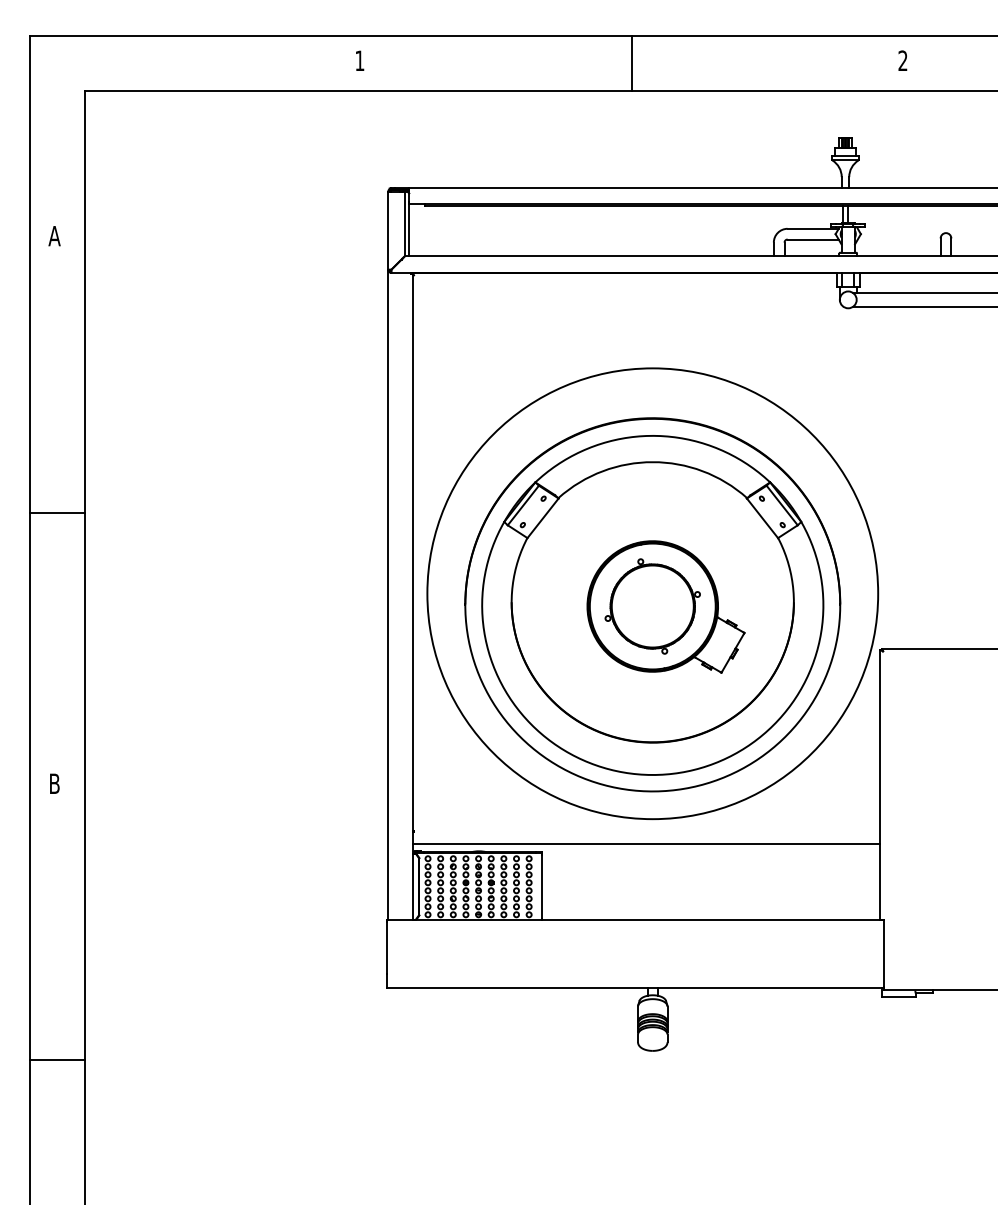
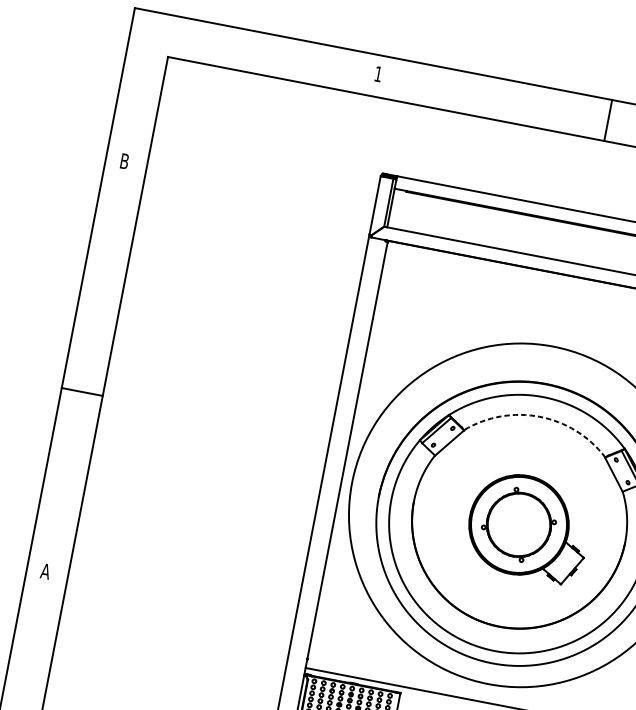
line: (632, 63) -> (608, 120), moved
text: (54, 236) -> (124, 161), A -> B
arc: (652, 462) -> (539, 417), solid -> dashed
line: (56, 512) -> (81, 391), moved
text: (54, 783) -> (45, 571), B -> A

